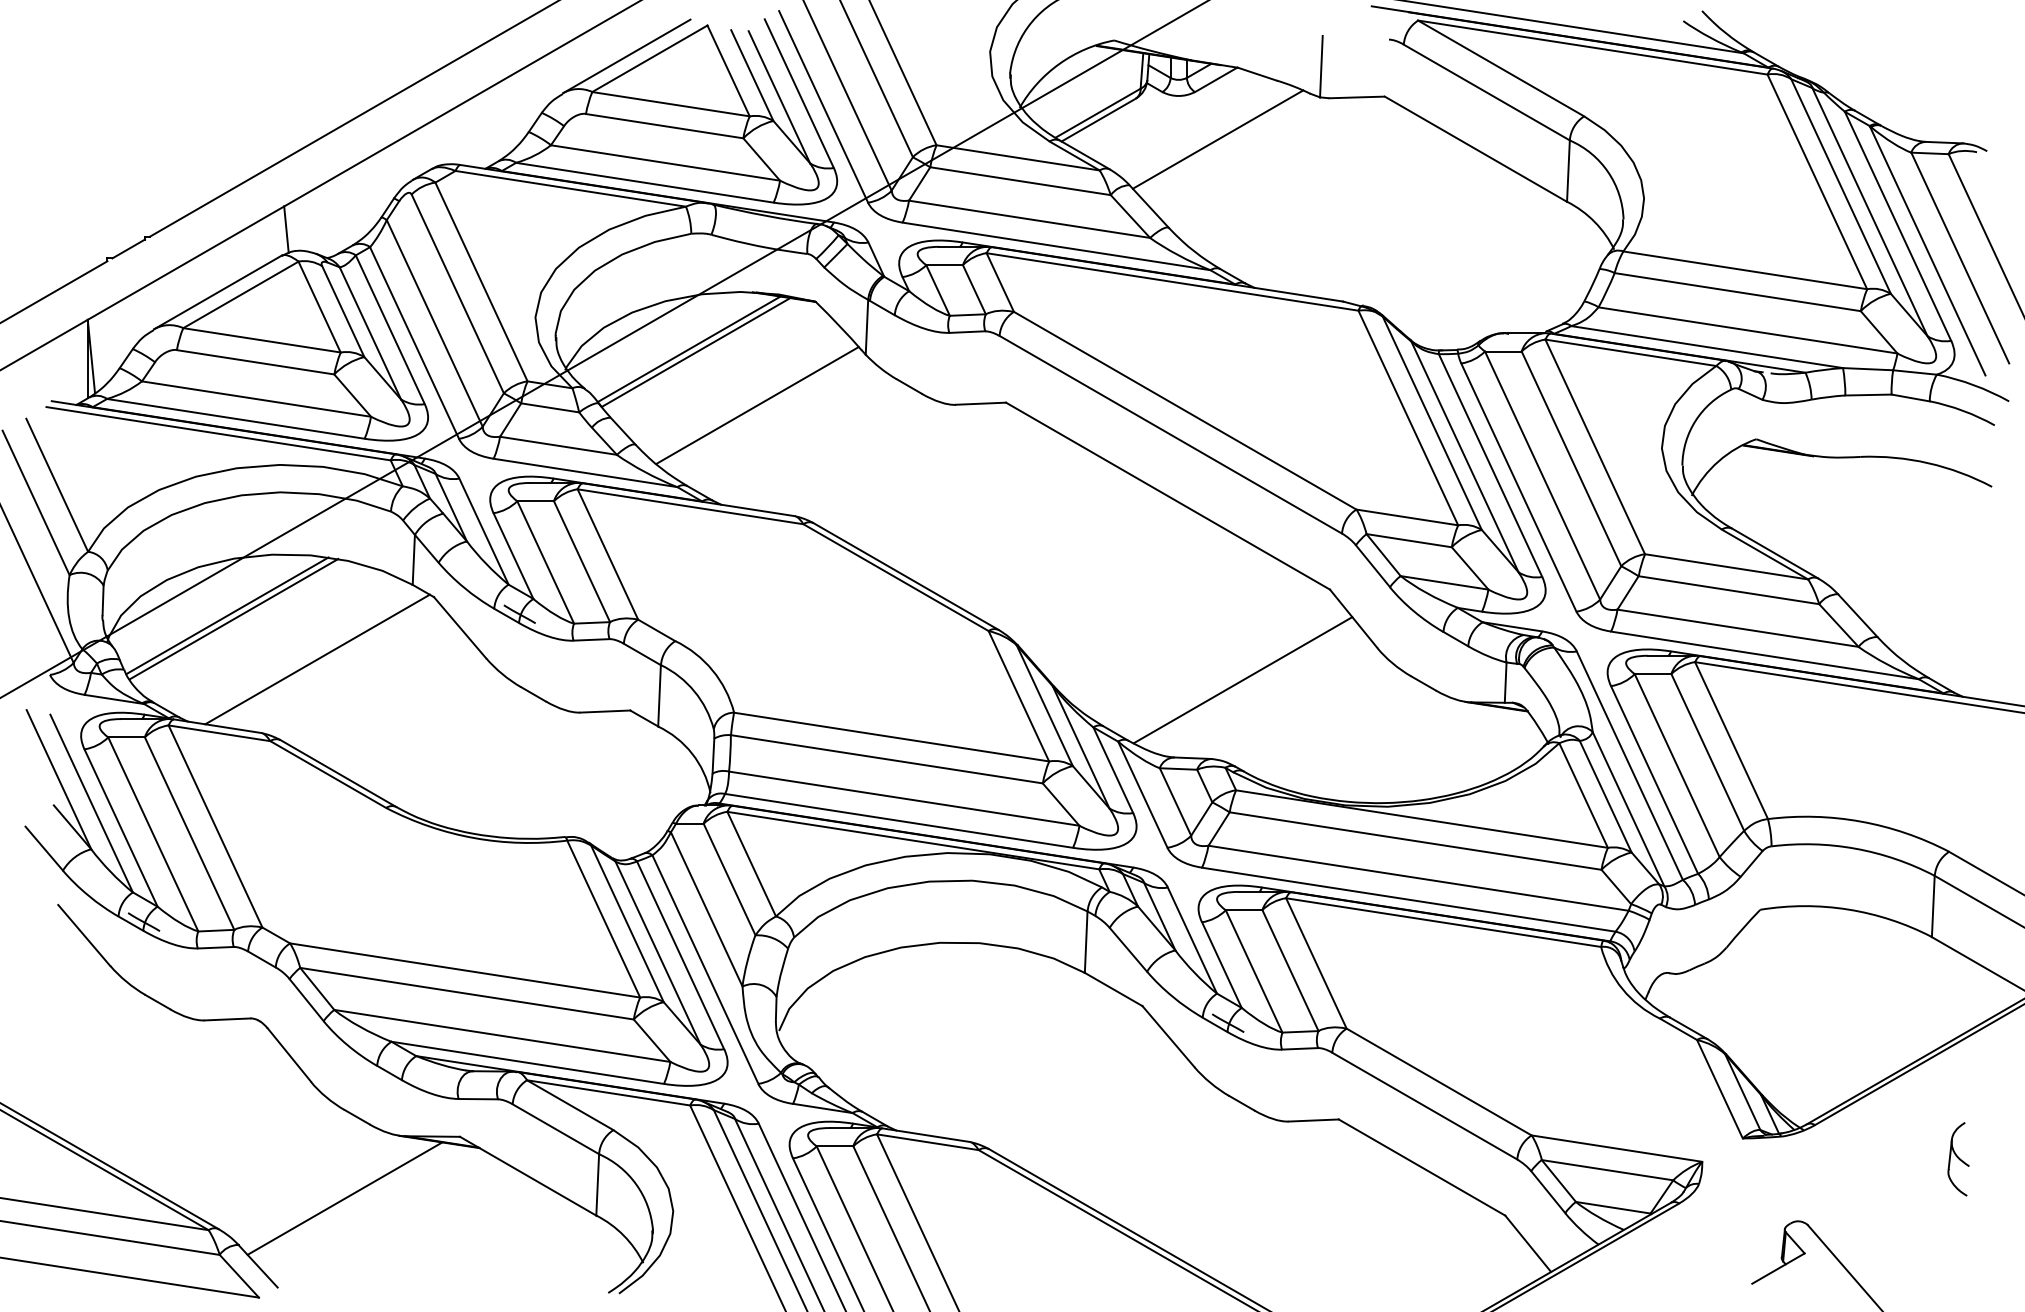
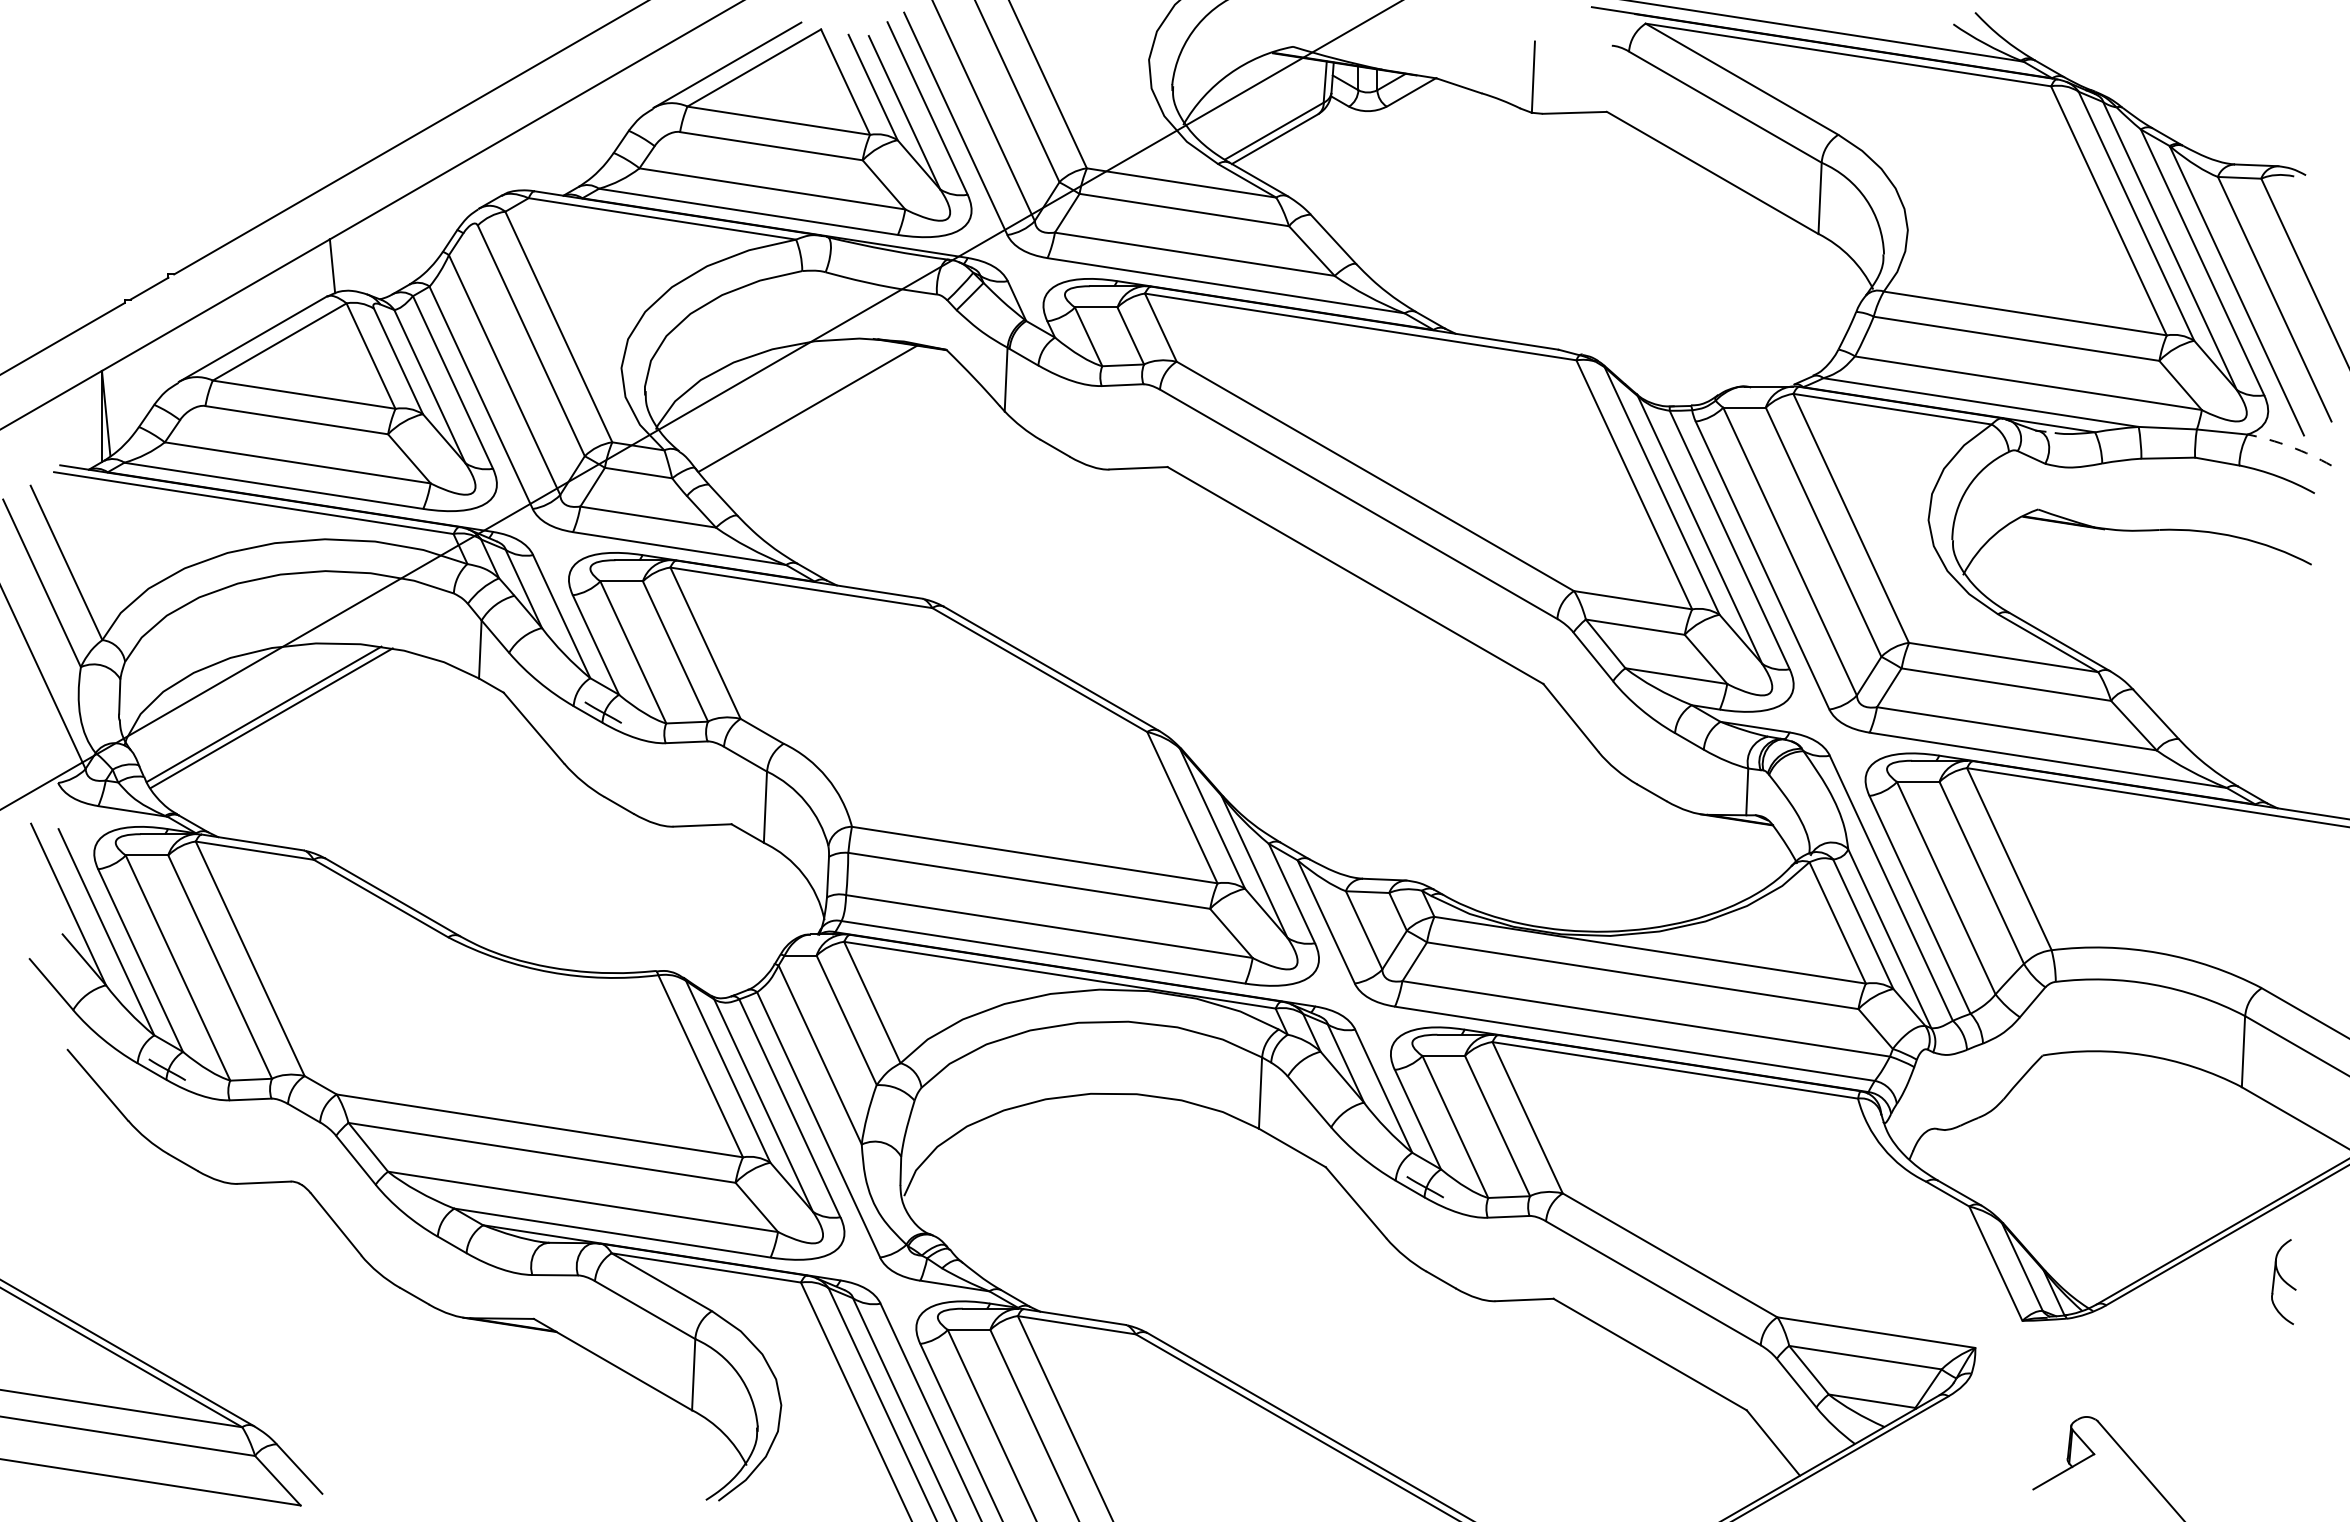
line: (1218, 139) -> (1413, 161), removed
line: (688, 348) -> (799, 404), removed
arc: (1973, 384) -> (2290, 446), solid -> dashed
line: (756, 405) -> (878, 470), removed
line: (317, 659) -> (368, 764), removed
line: (1243, 679) -> (1442, 788), removed
part: (1958, 1159) -> (2283, 1282), moved
line: (345, 1198) -> (400, 1390), removed

